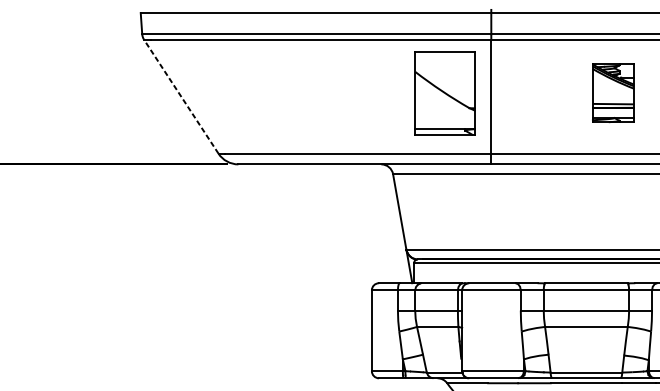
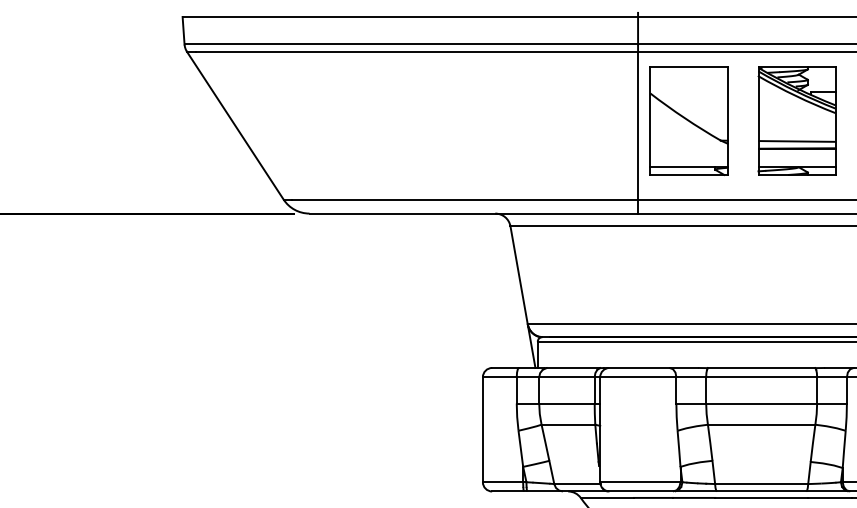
part: (444, 92) -> (688, 120), moved
part: (613, 92) -> (796, 120), size x1.43
line: (181, 96) -> (235, 125), dashed -> solid

